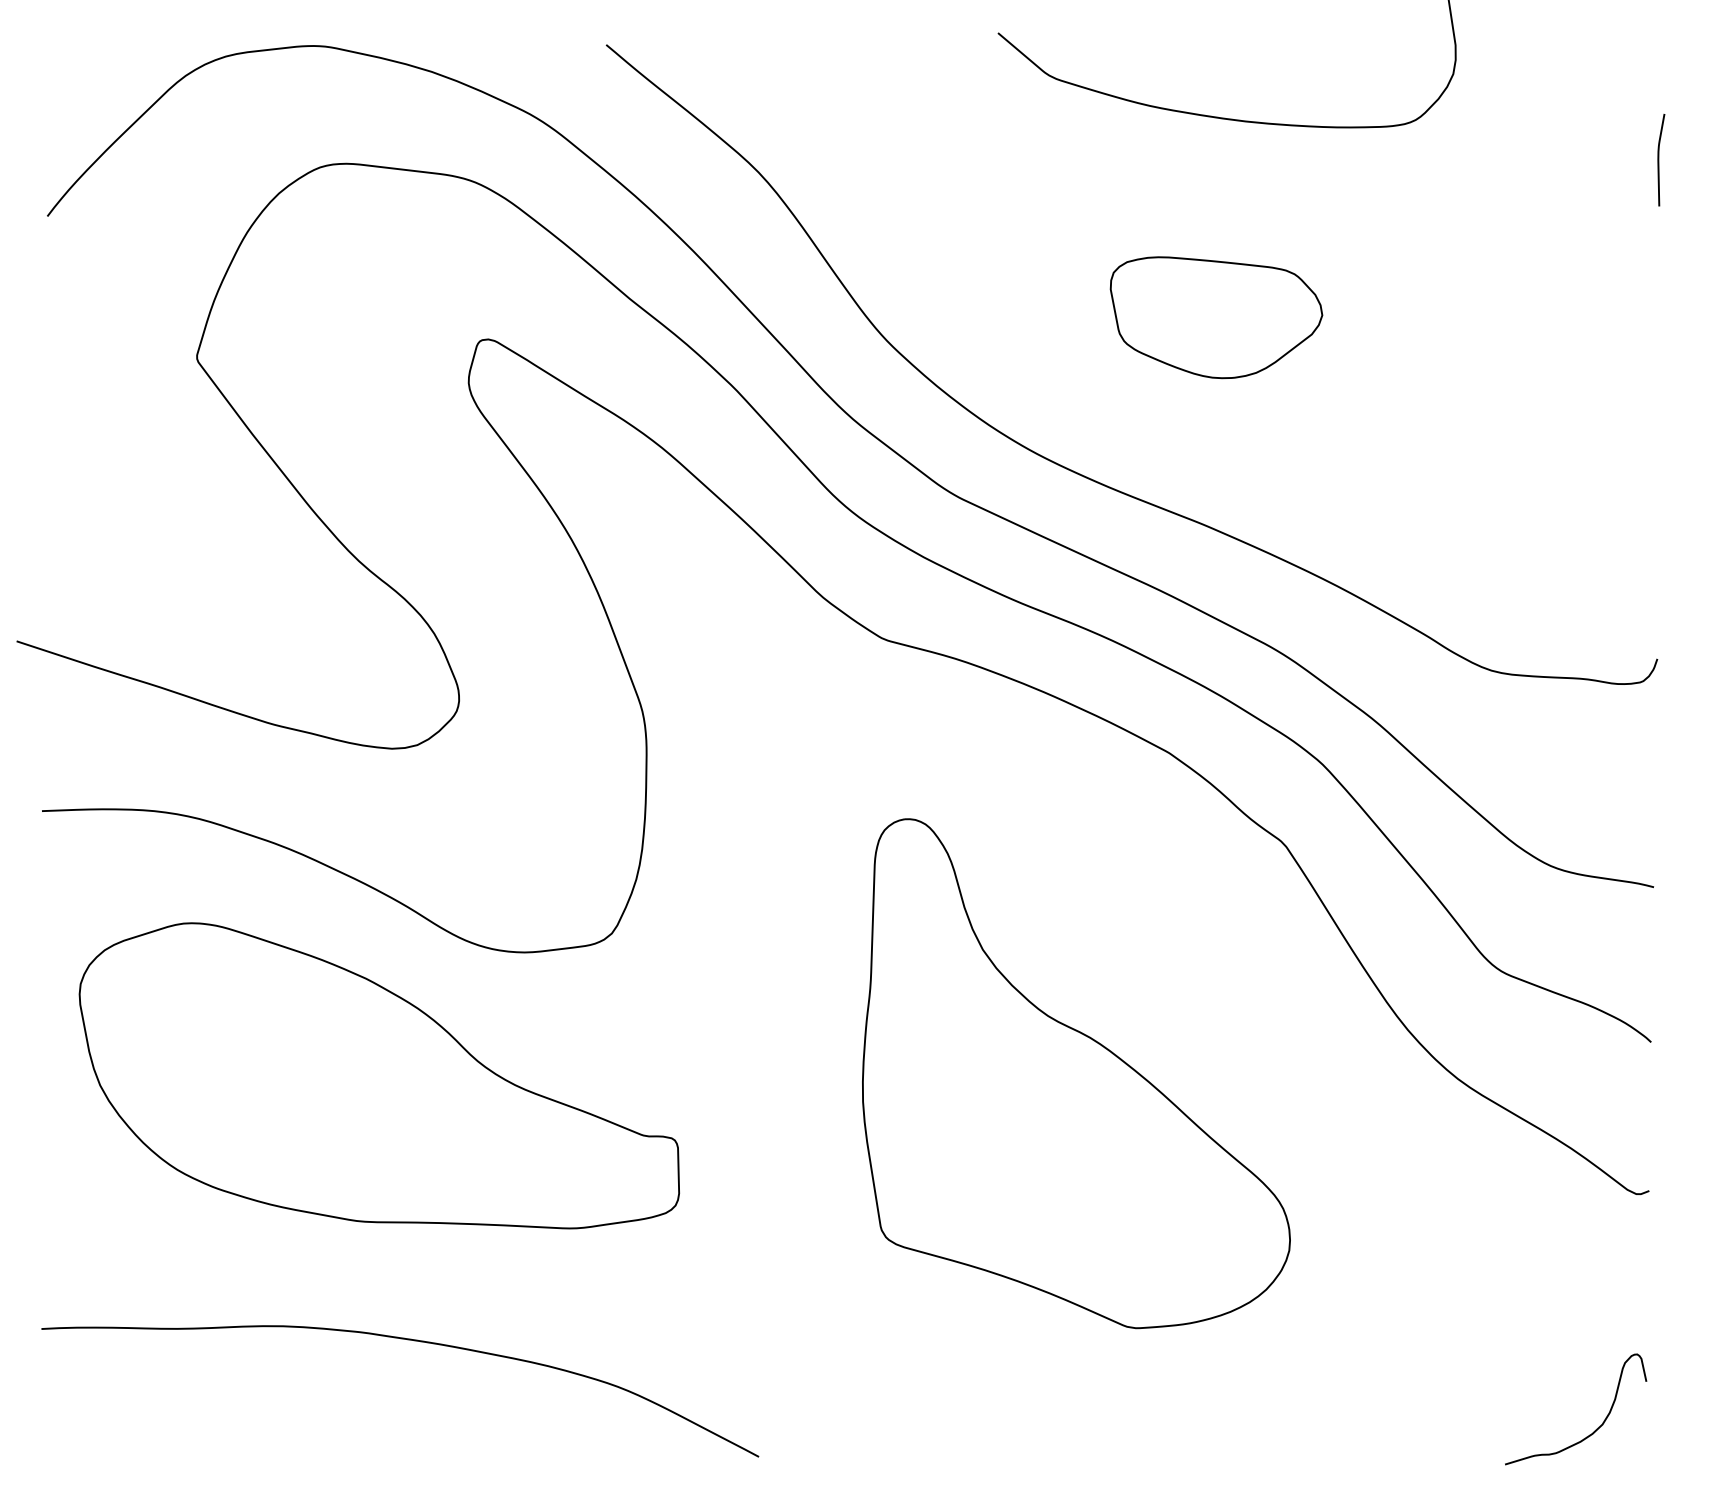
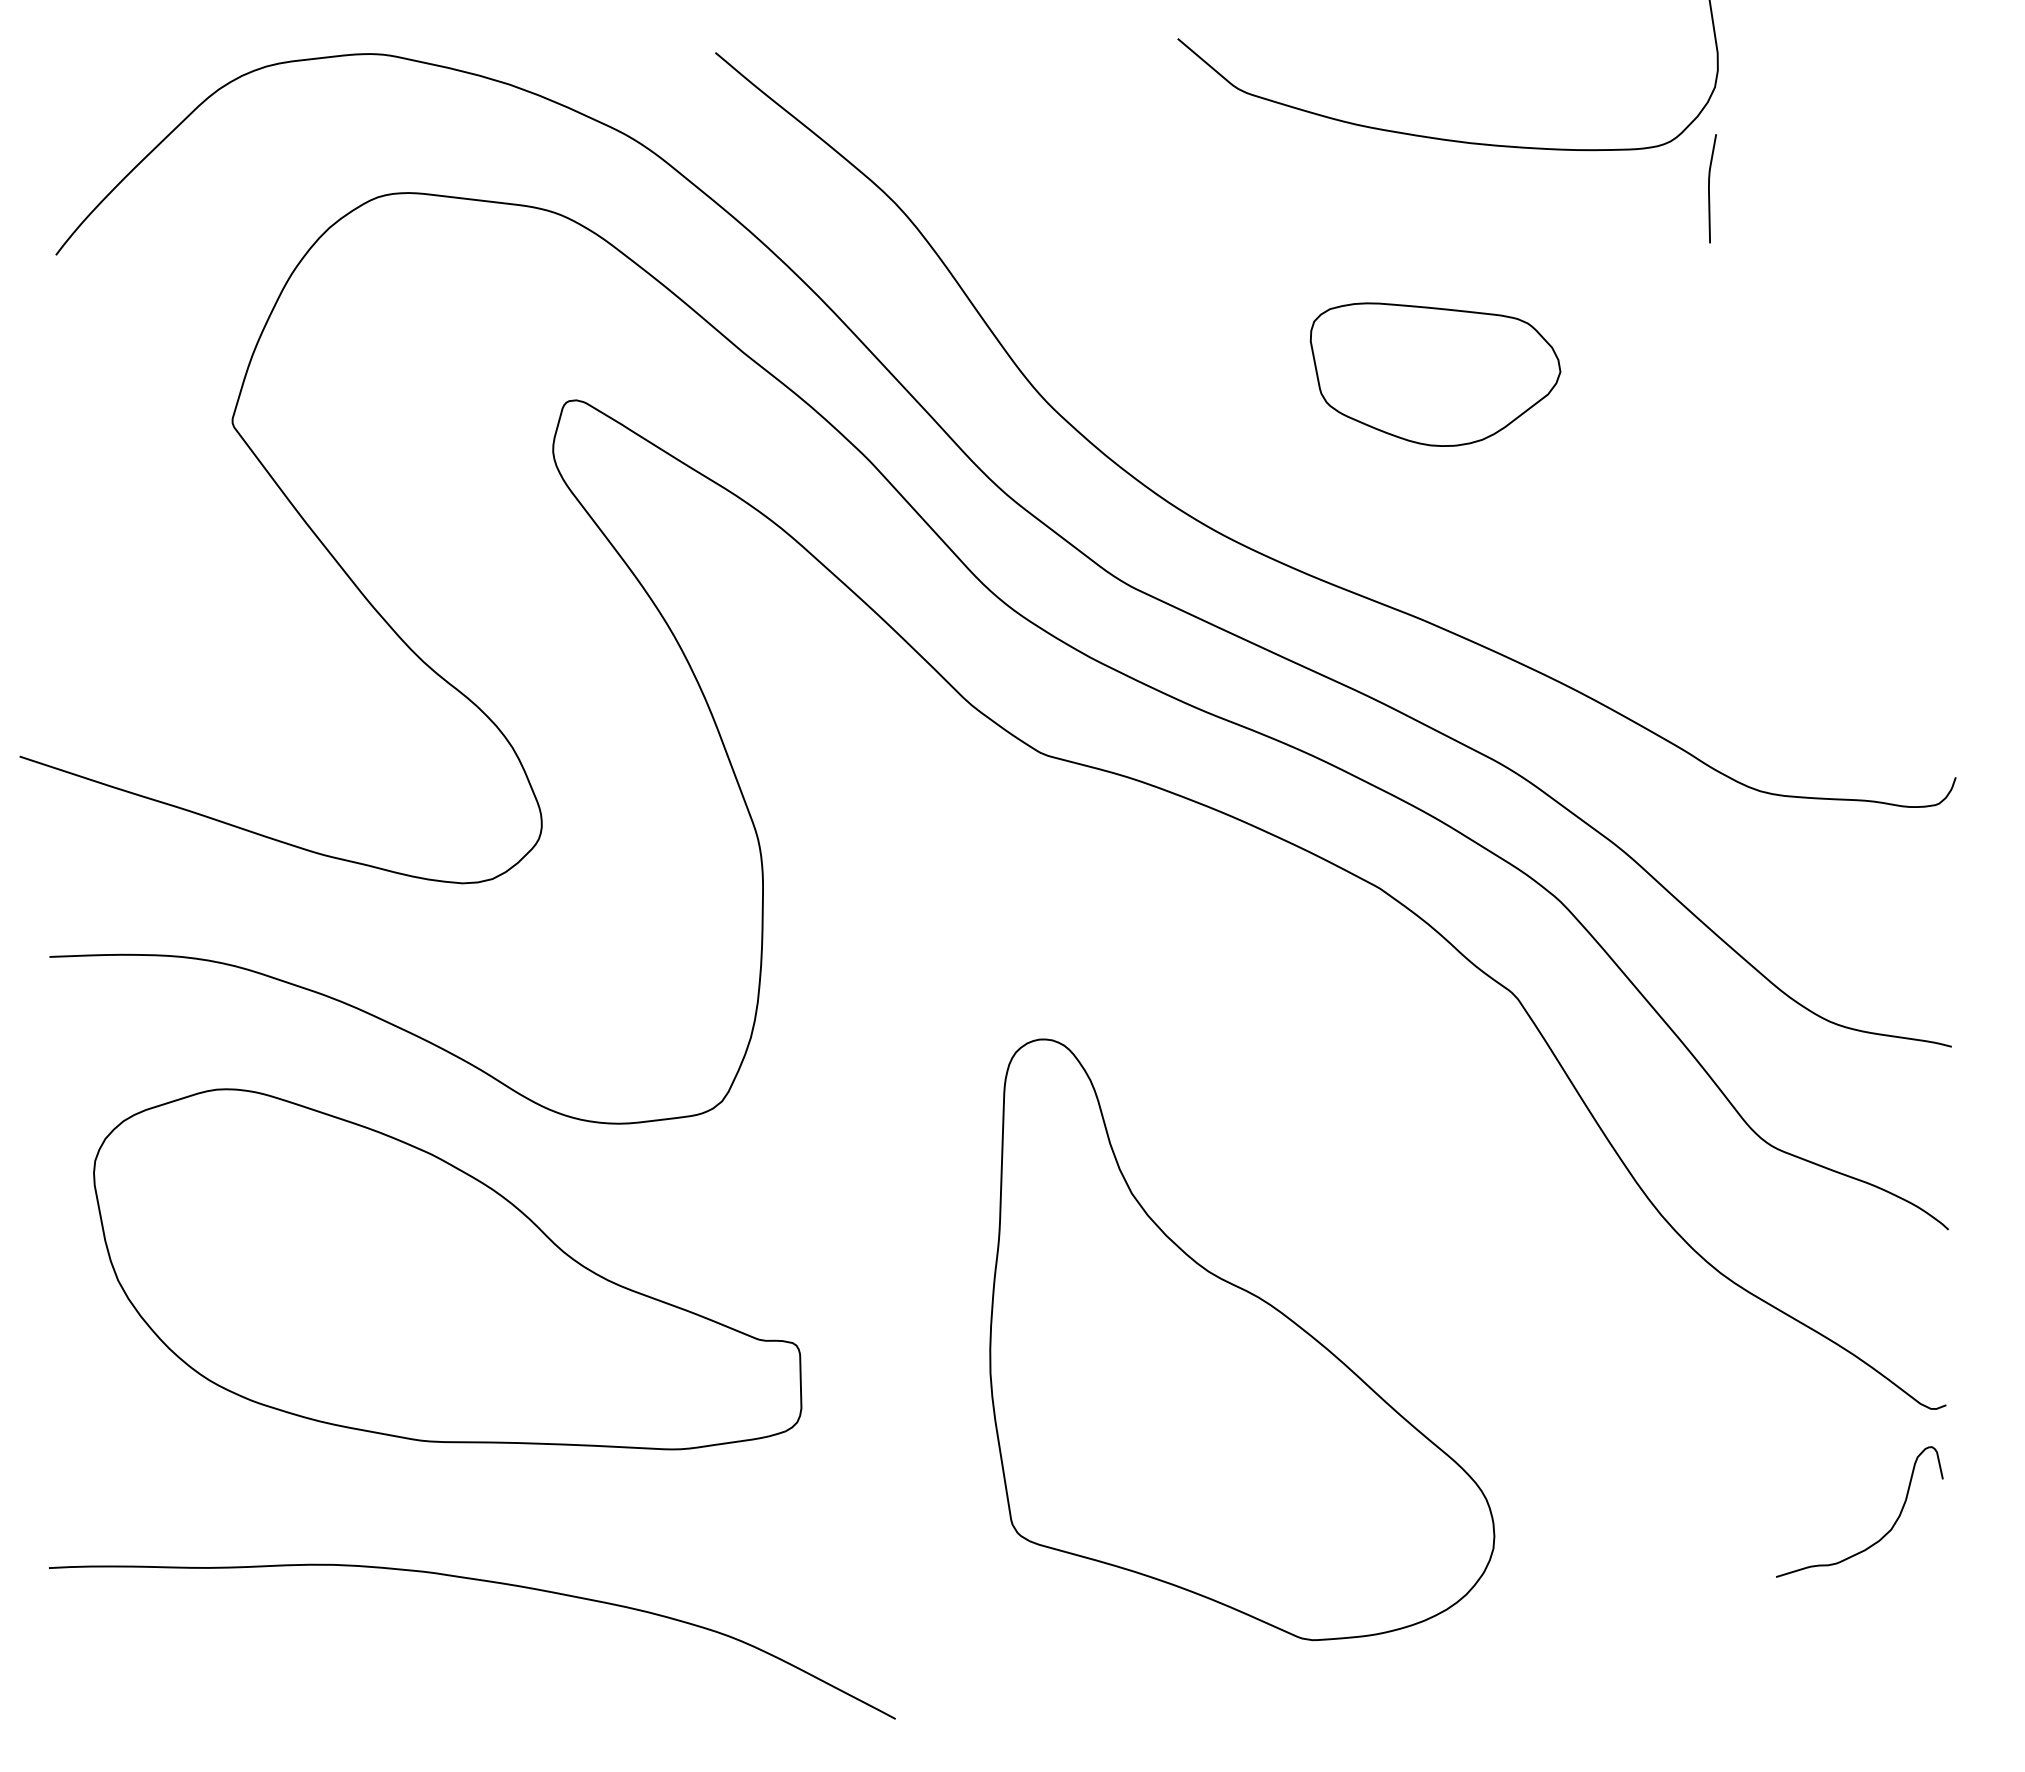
curve: (1658, 159) -> (1709, 188), moved
part: (1076, 1073) -> (1242, 1339), moved
curve: (1596, 1429) -> (1883, 1535), moved

